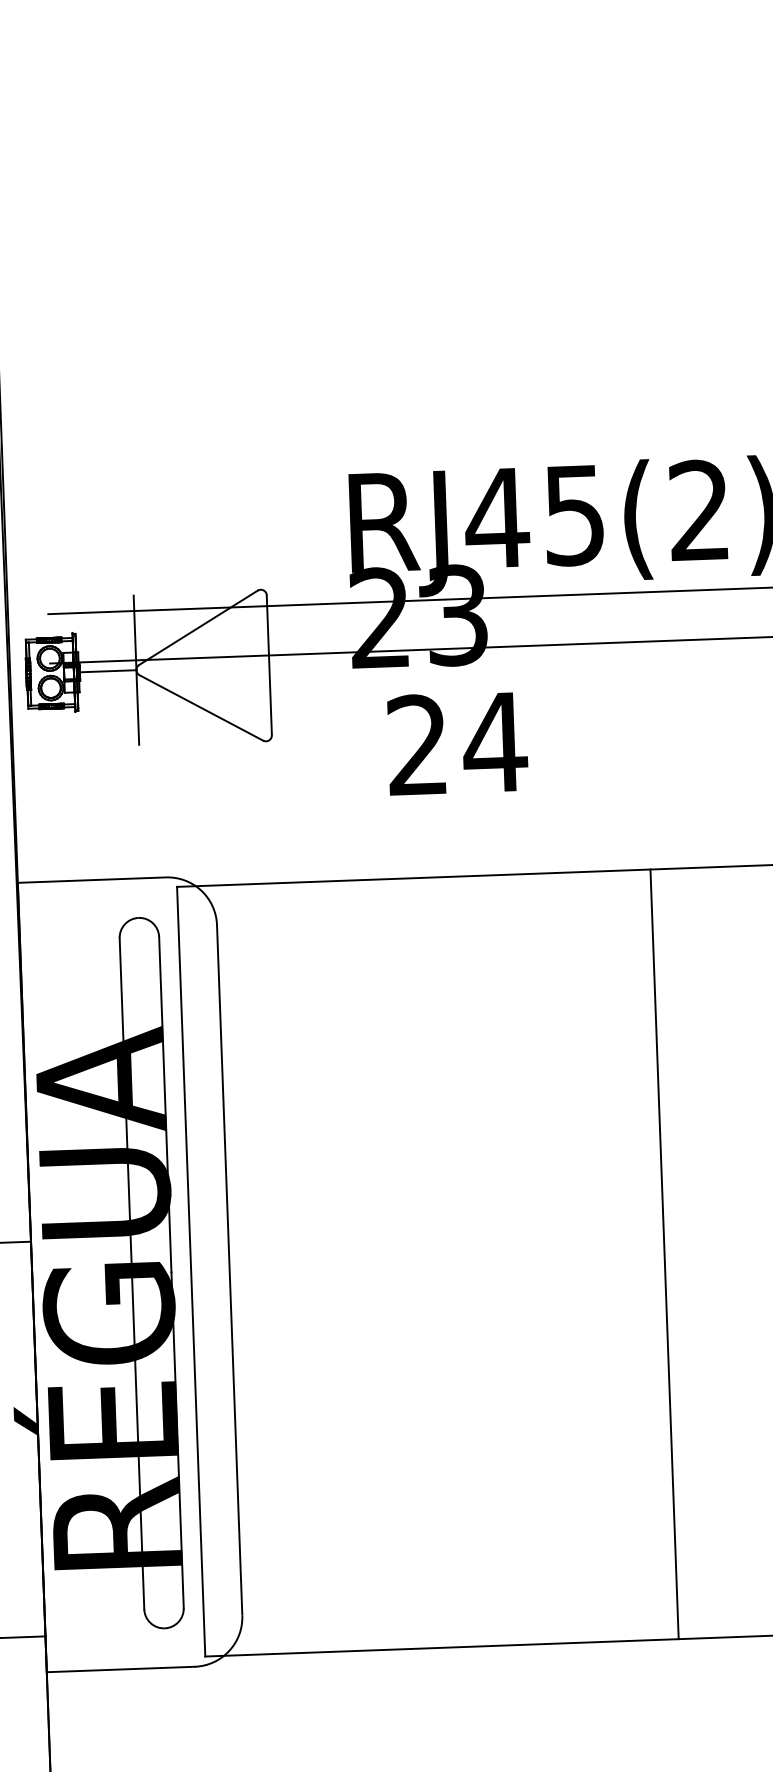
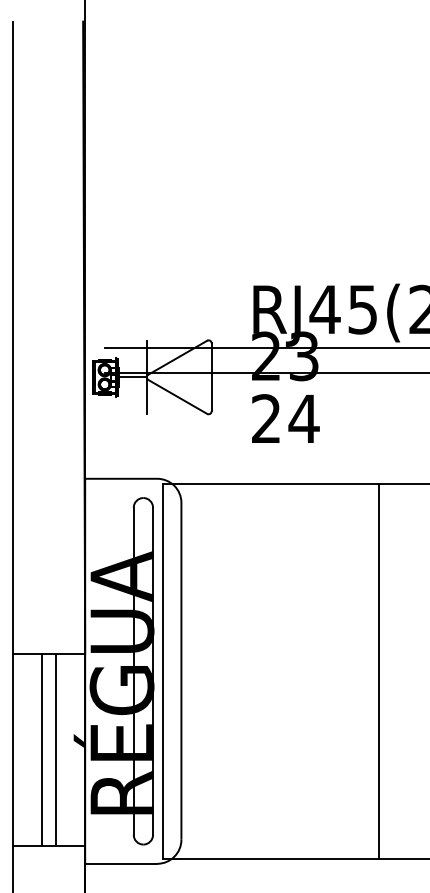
text: (456, 742) -> (285, 418), moved
line: (664, 1254) -> (378, 671), moved

